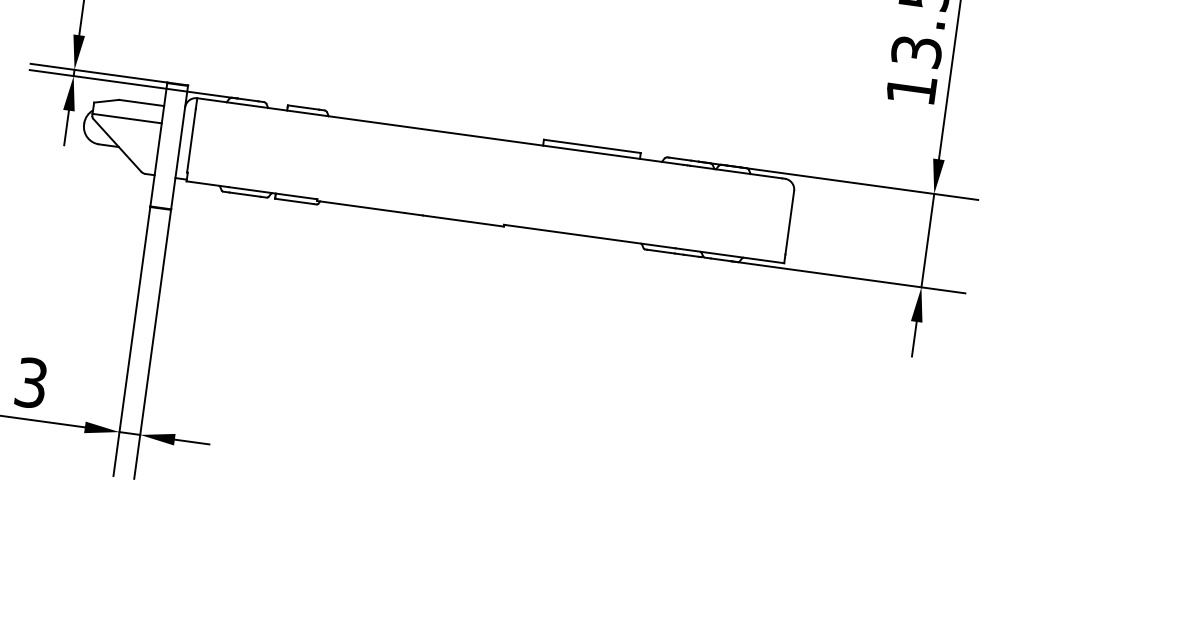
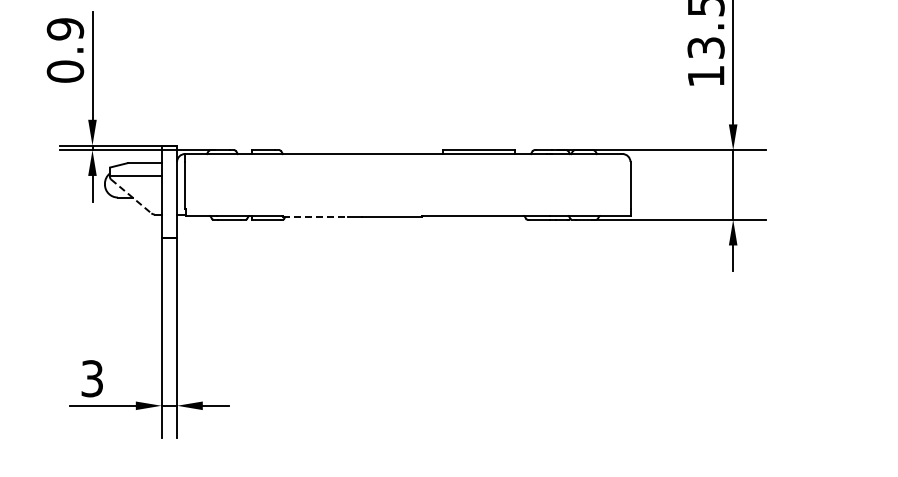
line: (117, 145) -> (131, 196), solid -> dashed
line: (360, 207) -> (315, 217), solid -> dashed

